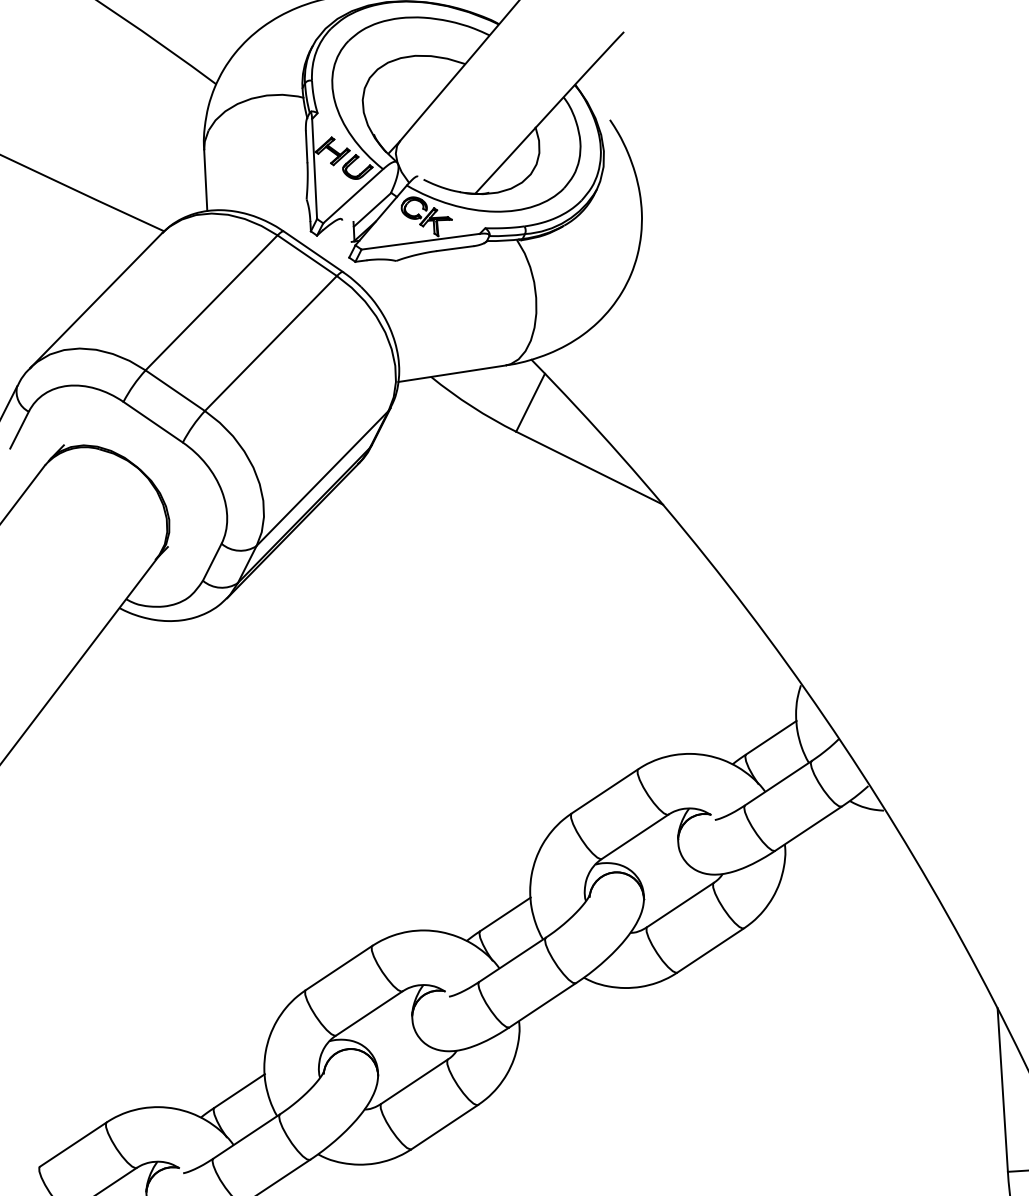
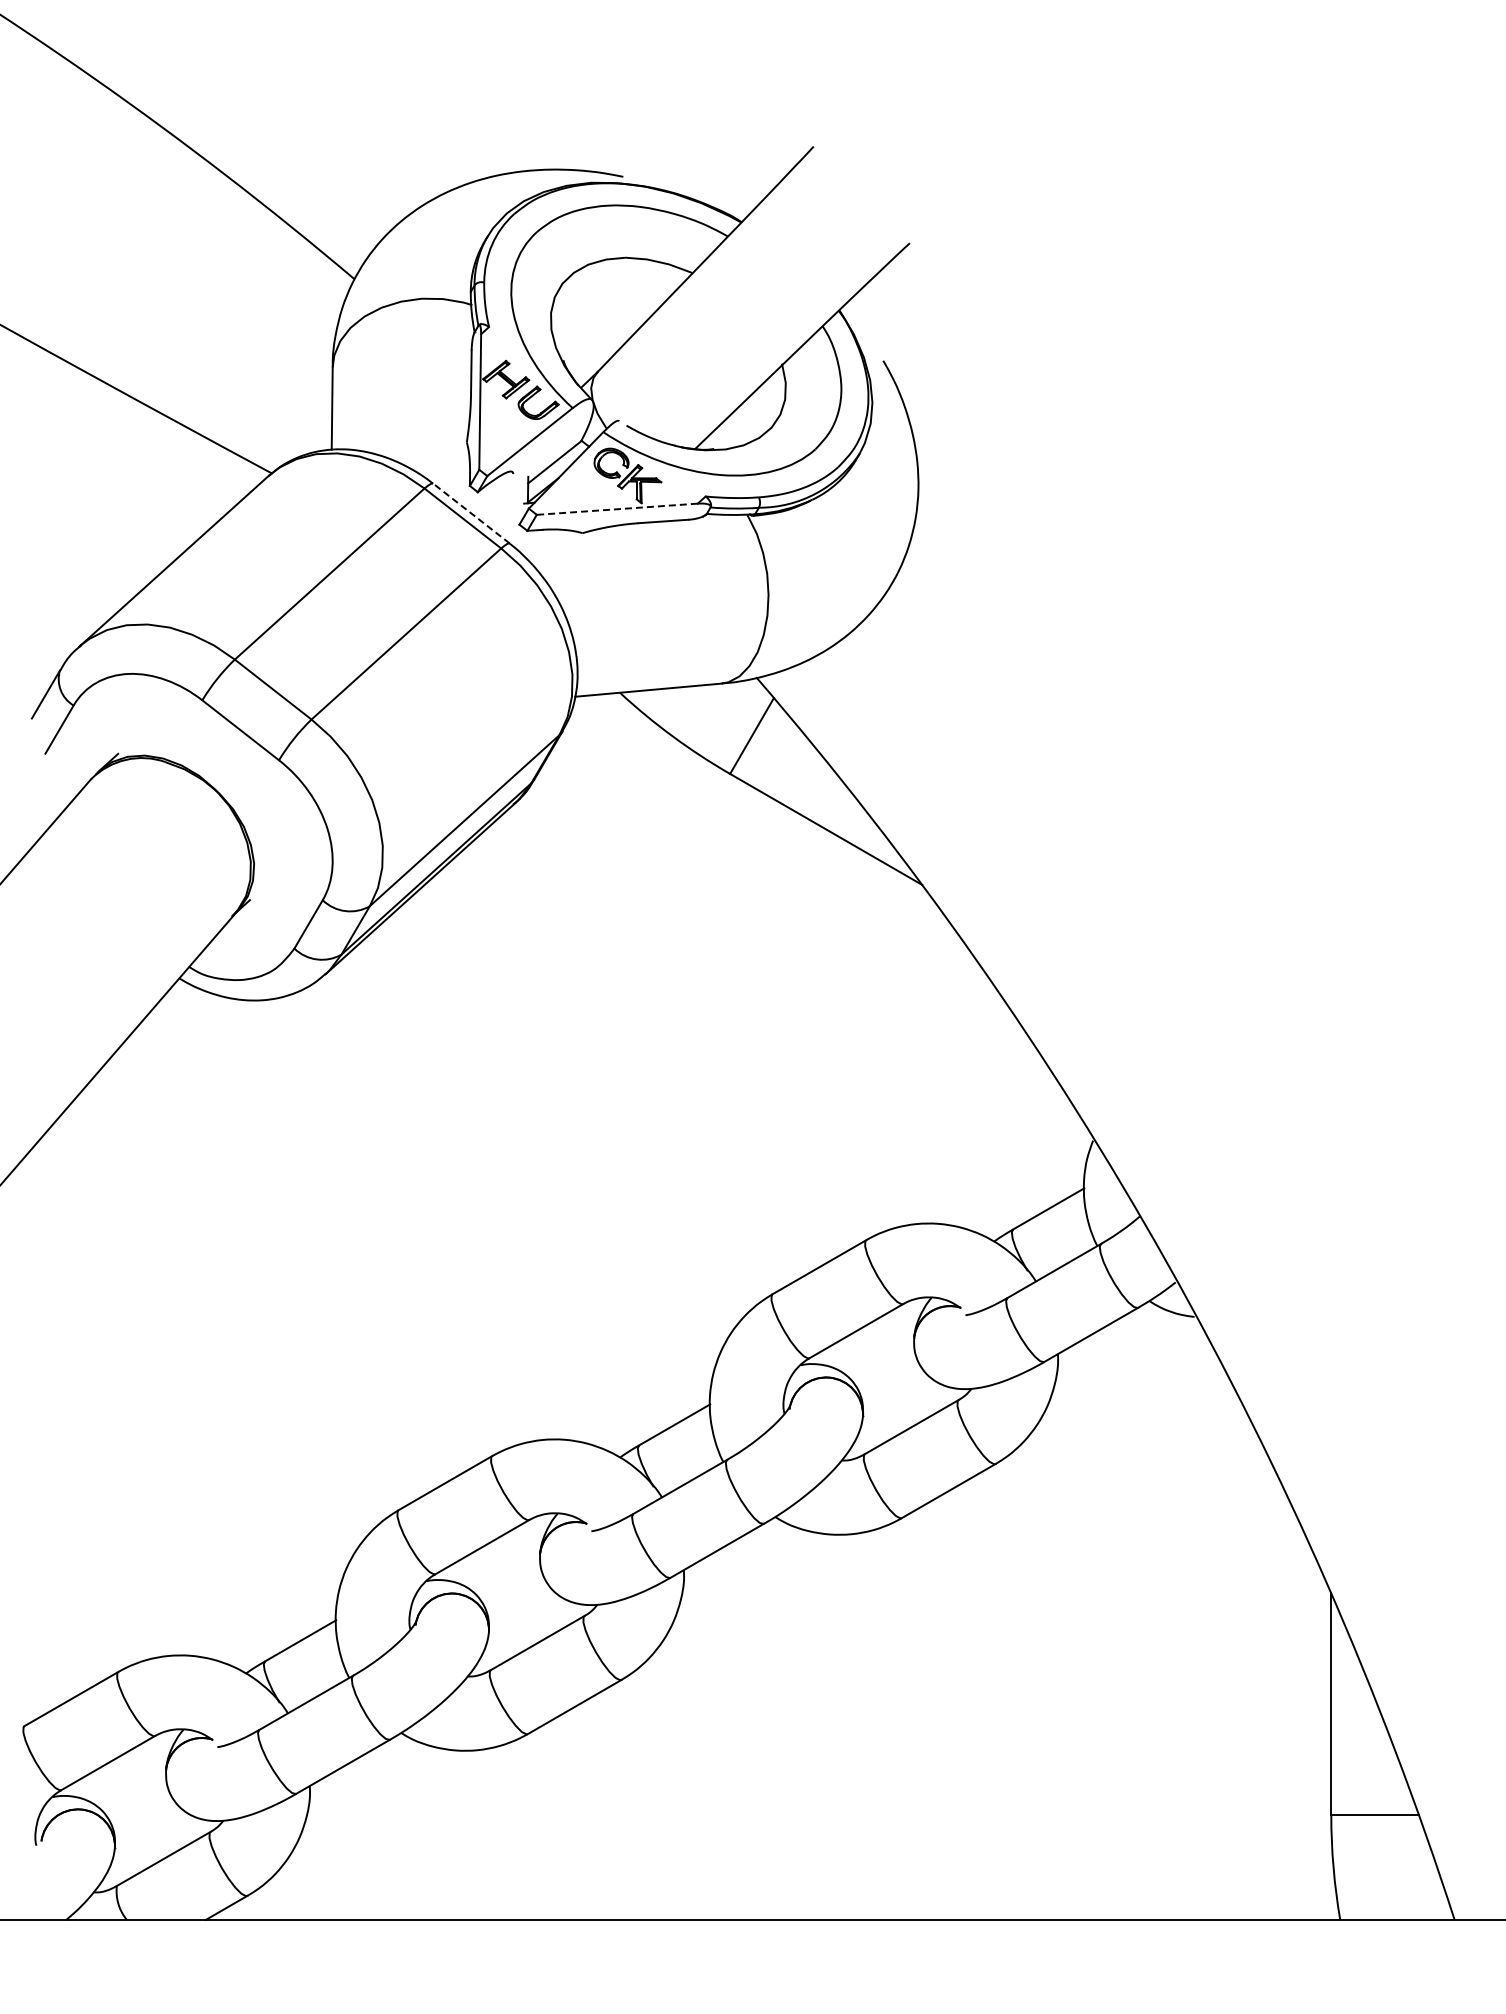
line: (420, 241) -> (617, 509), solid -> dashed
line: (313, 251) -> (471, 513), solid -> dashed

